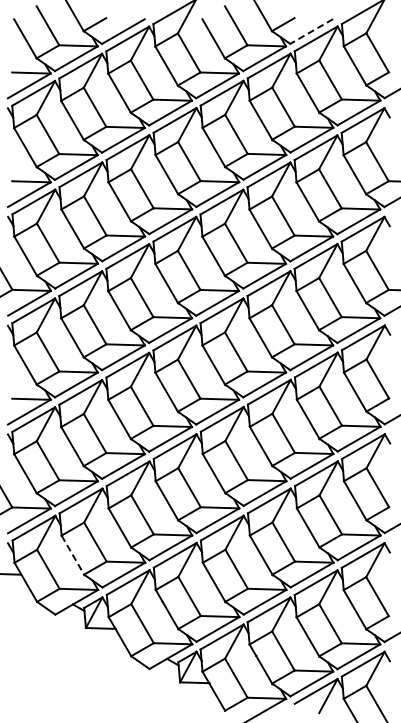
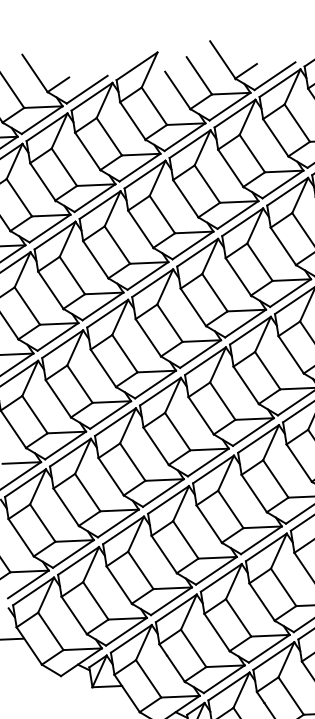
line: (311, 31) -> (274, 76), dashed -> solid
line: (72, 555) -> (73, 615), dashed -> solid

